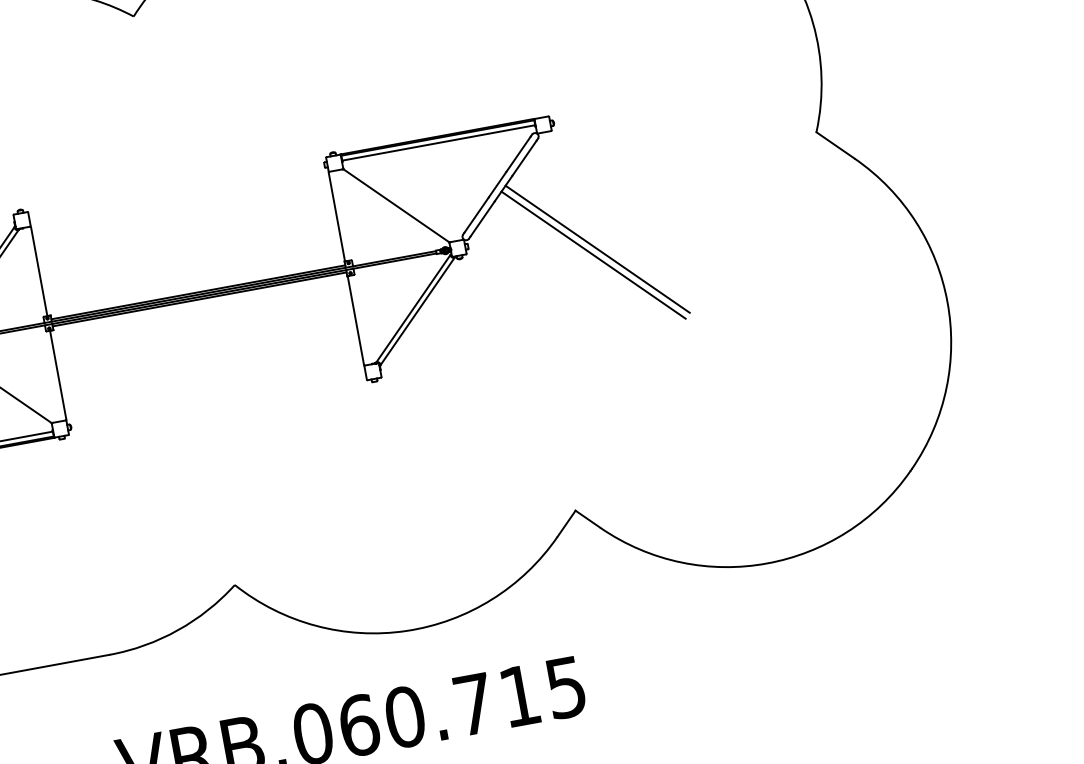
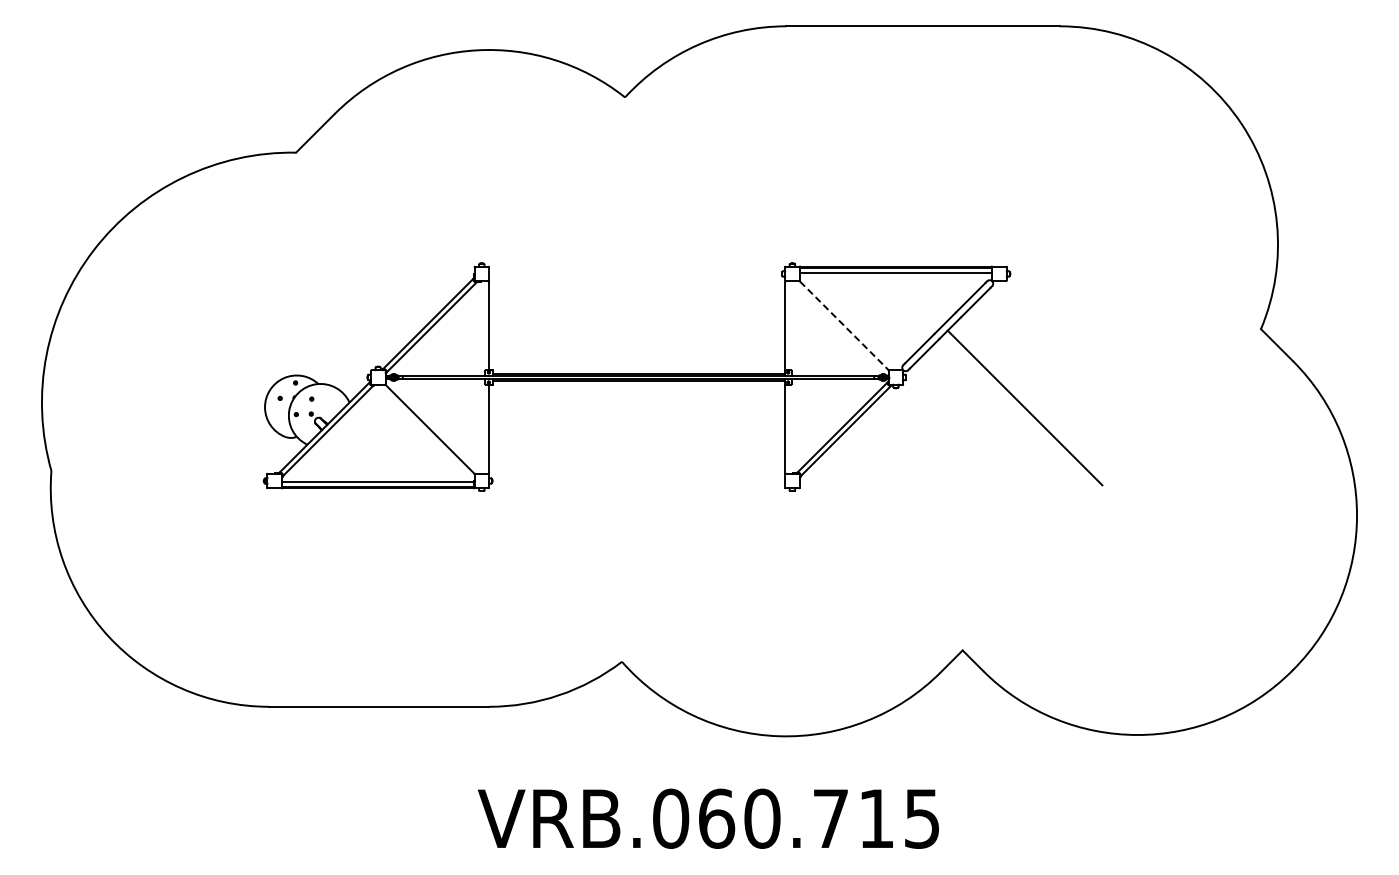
line: (396, 206) -> (844, 326), solid -> dashed
line: (597, 248) -> (1029, 402), removed

